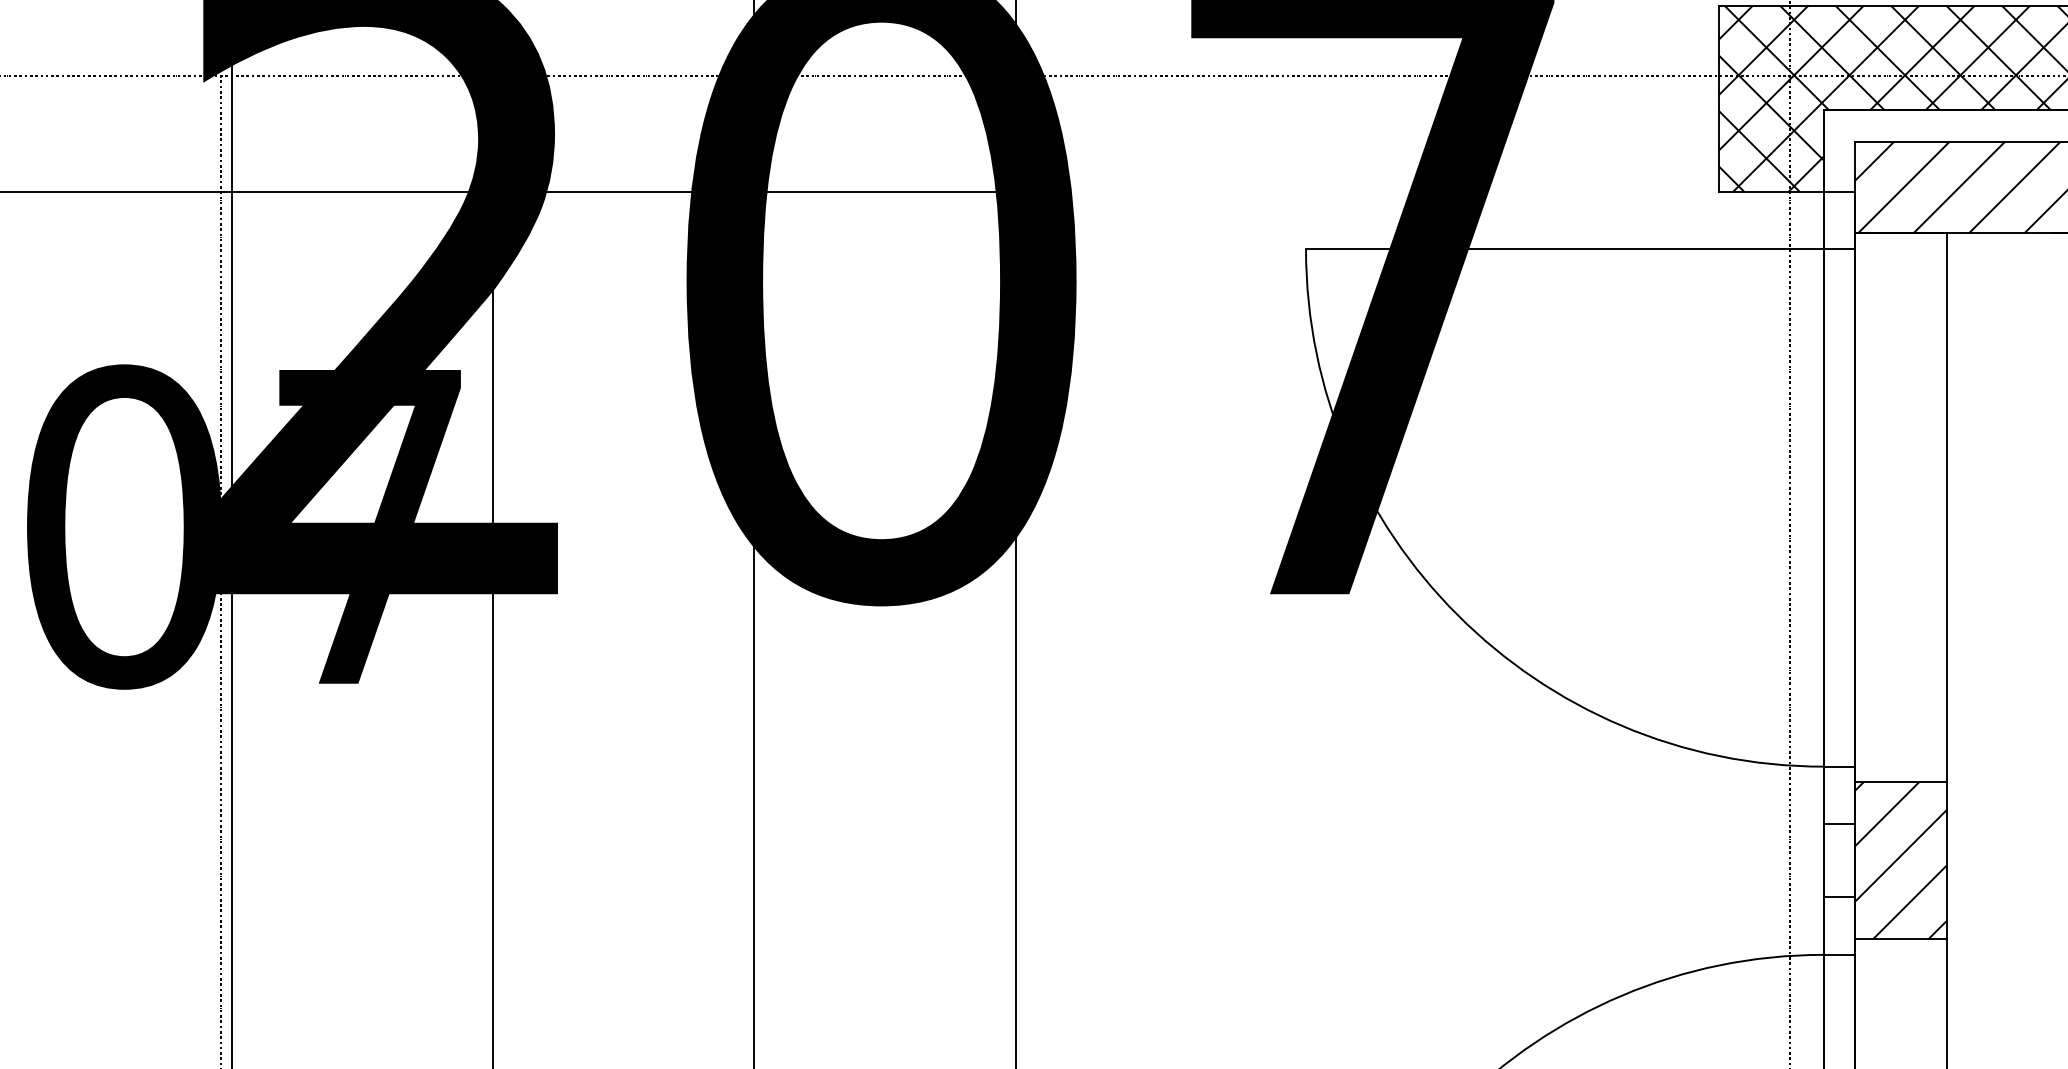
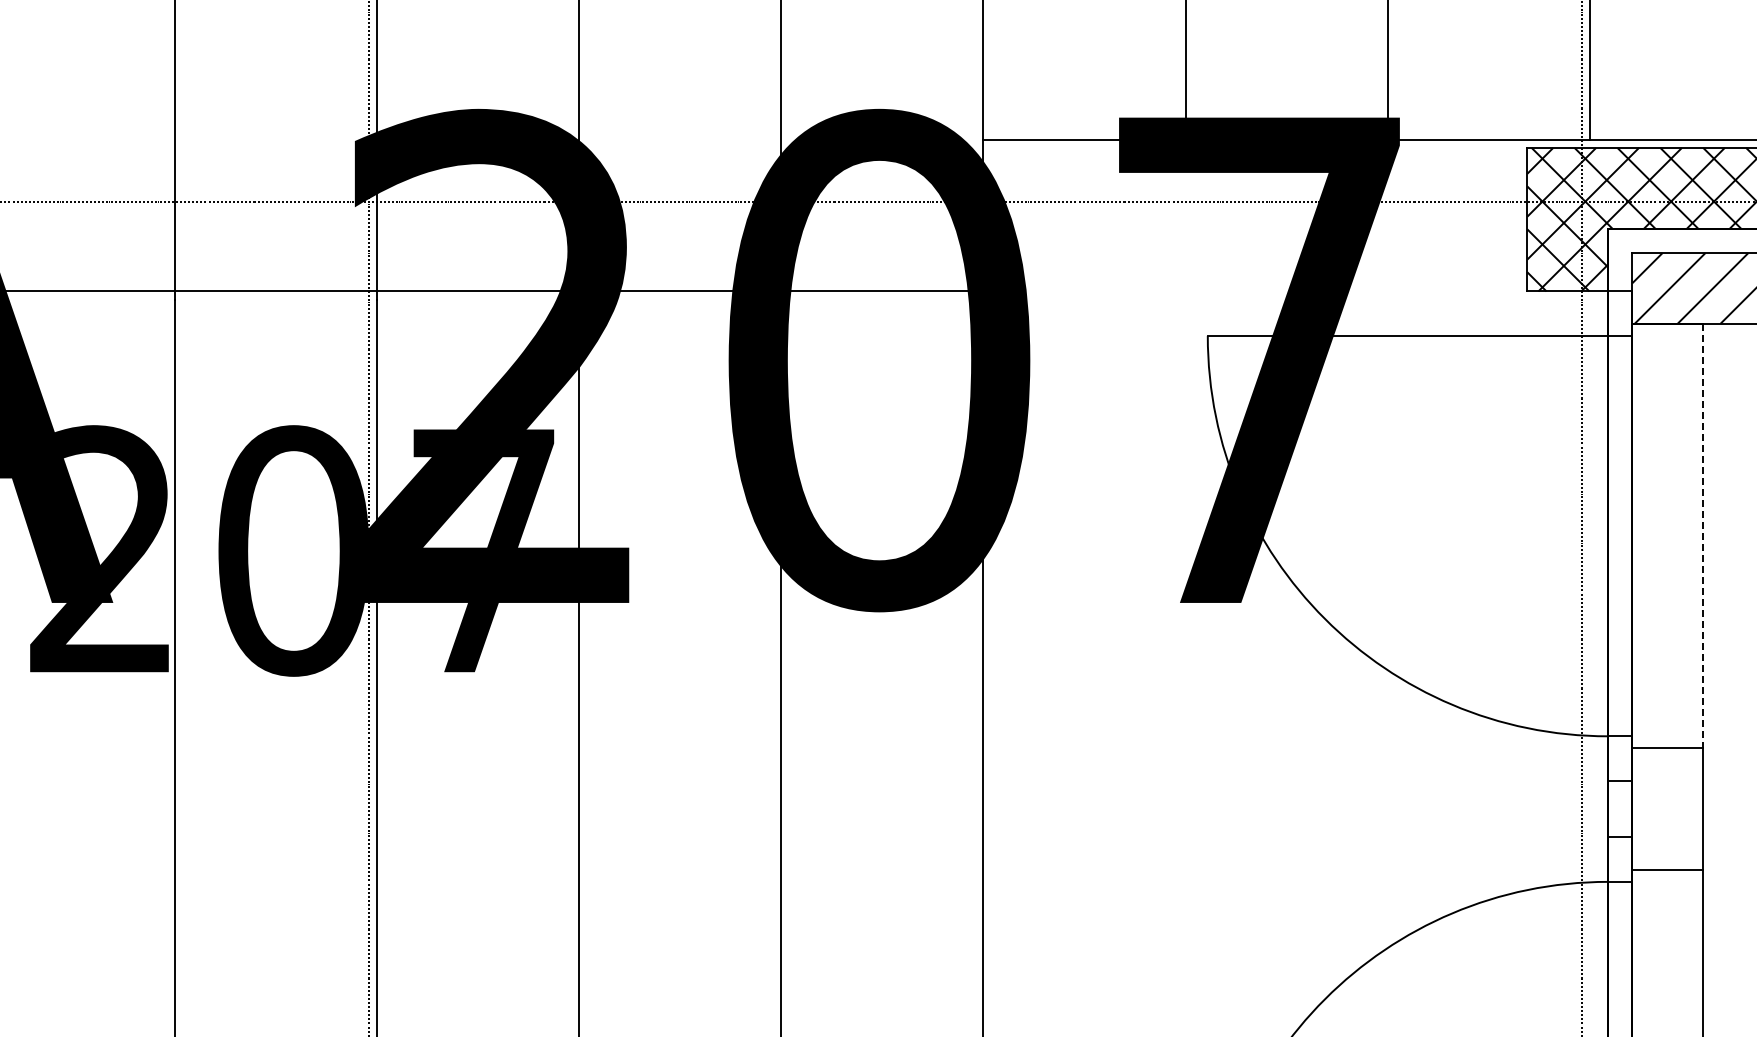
line: (1946, 508) -> (1703, 536), solid -> dashed
hatch: (1900, 859) -> (1667, 808), removed

